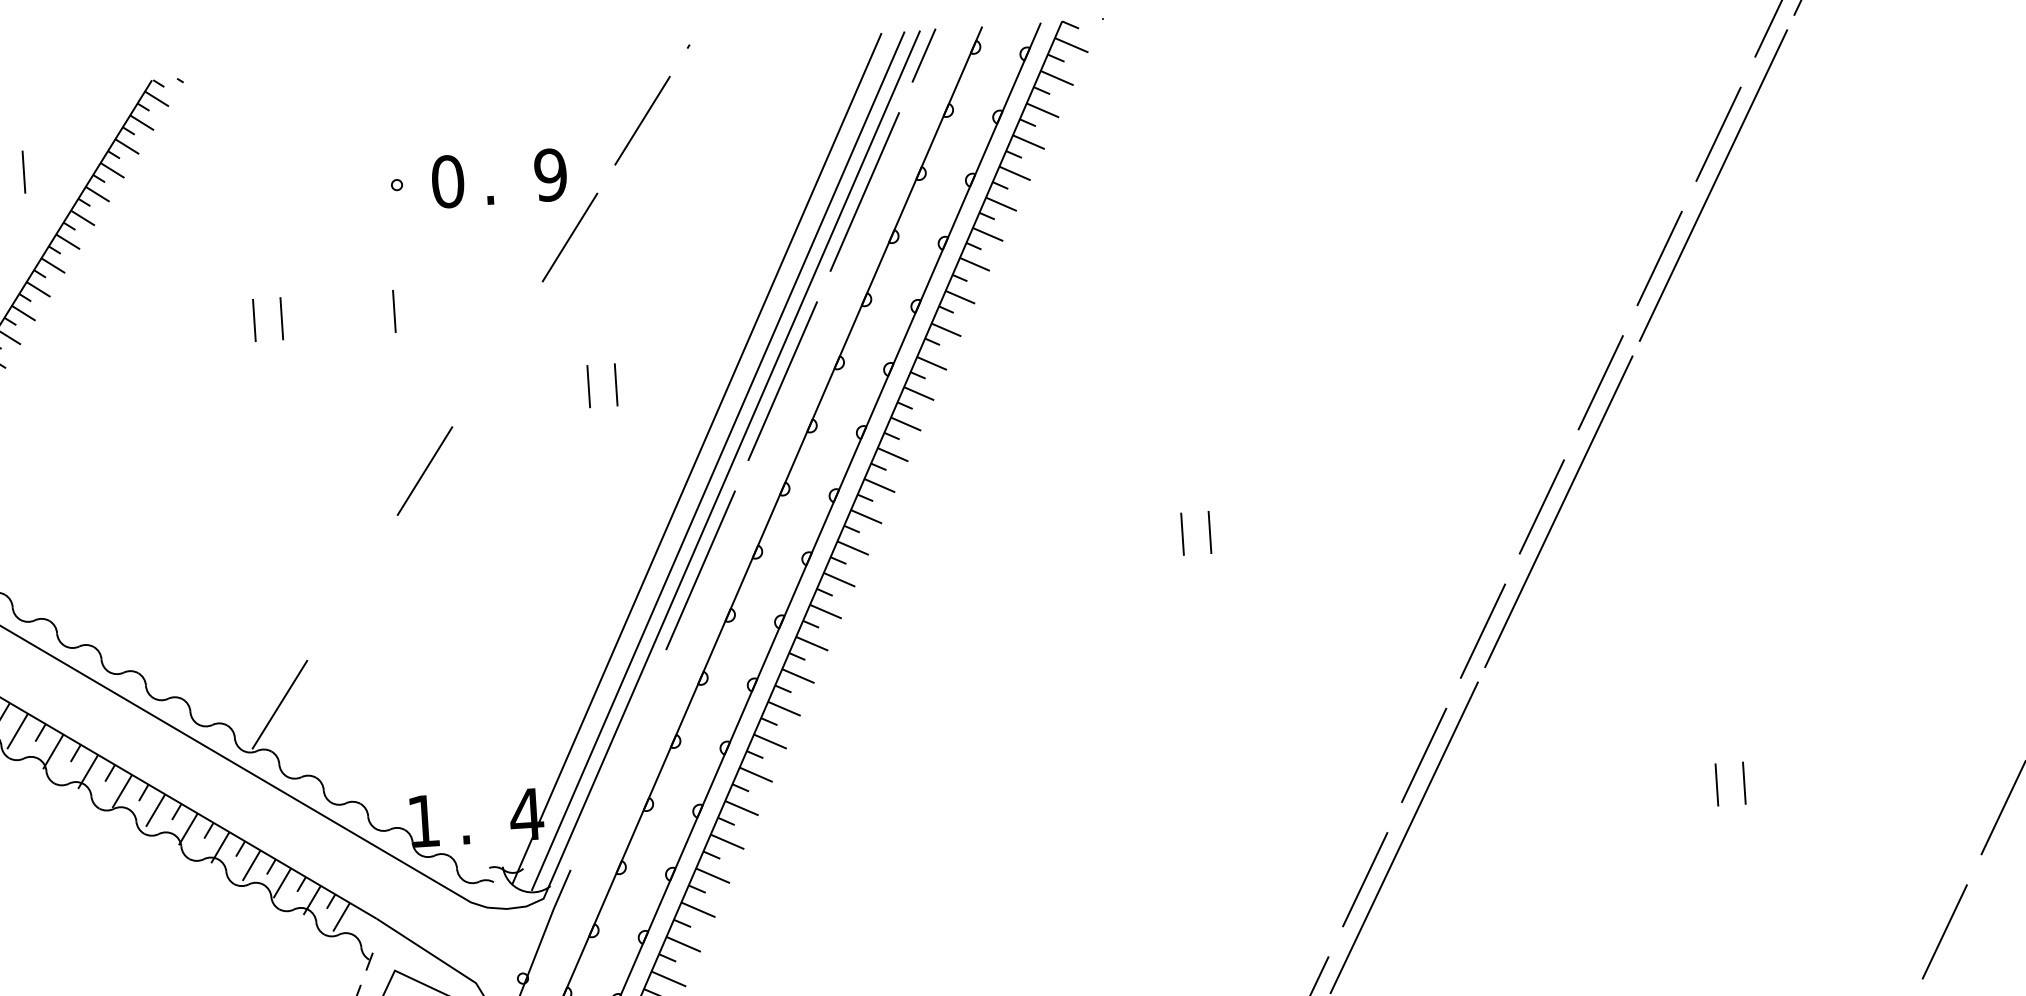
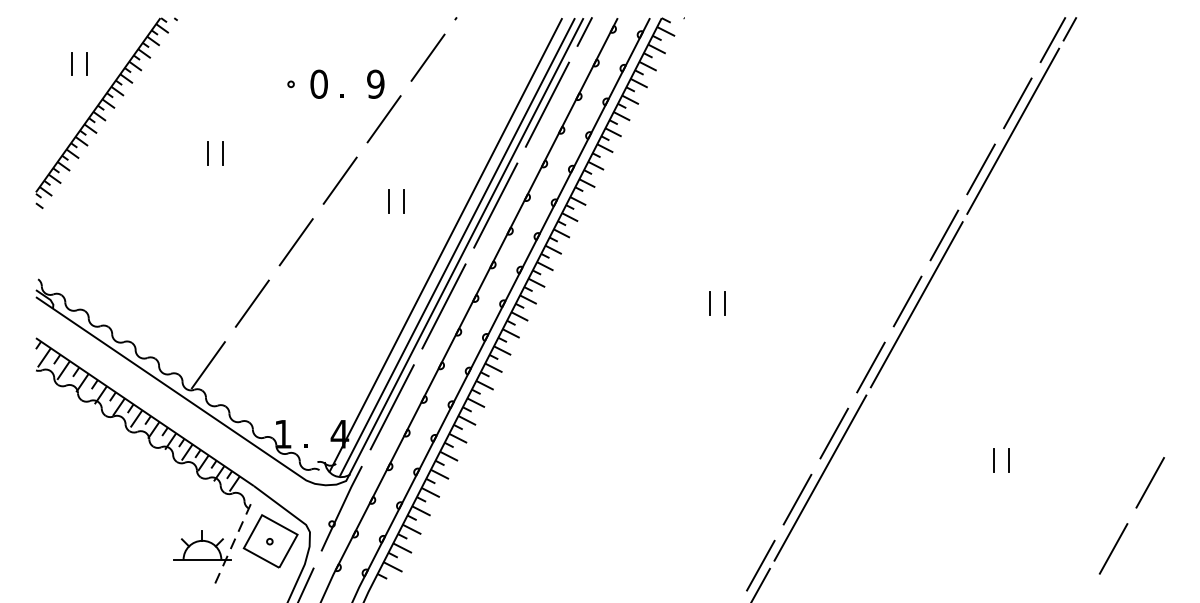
line: (393, 311) -> (284, 153), removed
line: (496, 353) -> (339, 180), added
line: (350, 587) -> (251, 303), added
line: (617, 759) -> (391, 407), added

